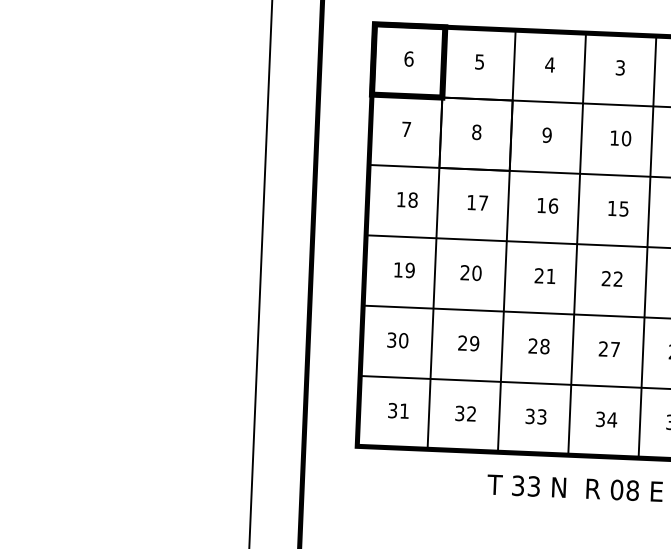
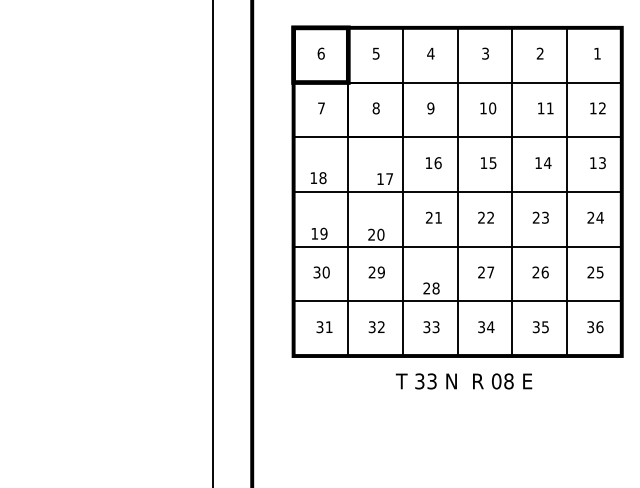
text: (407, 200) -> (318, 178), moved
text: (476, 202) -> (384, 178), moved
text: (404, 269) -> (319, 233), moved
text: (471, 272) -> (376, 234), moved
text: (539, 346) -> (431, 288), moved

